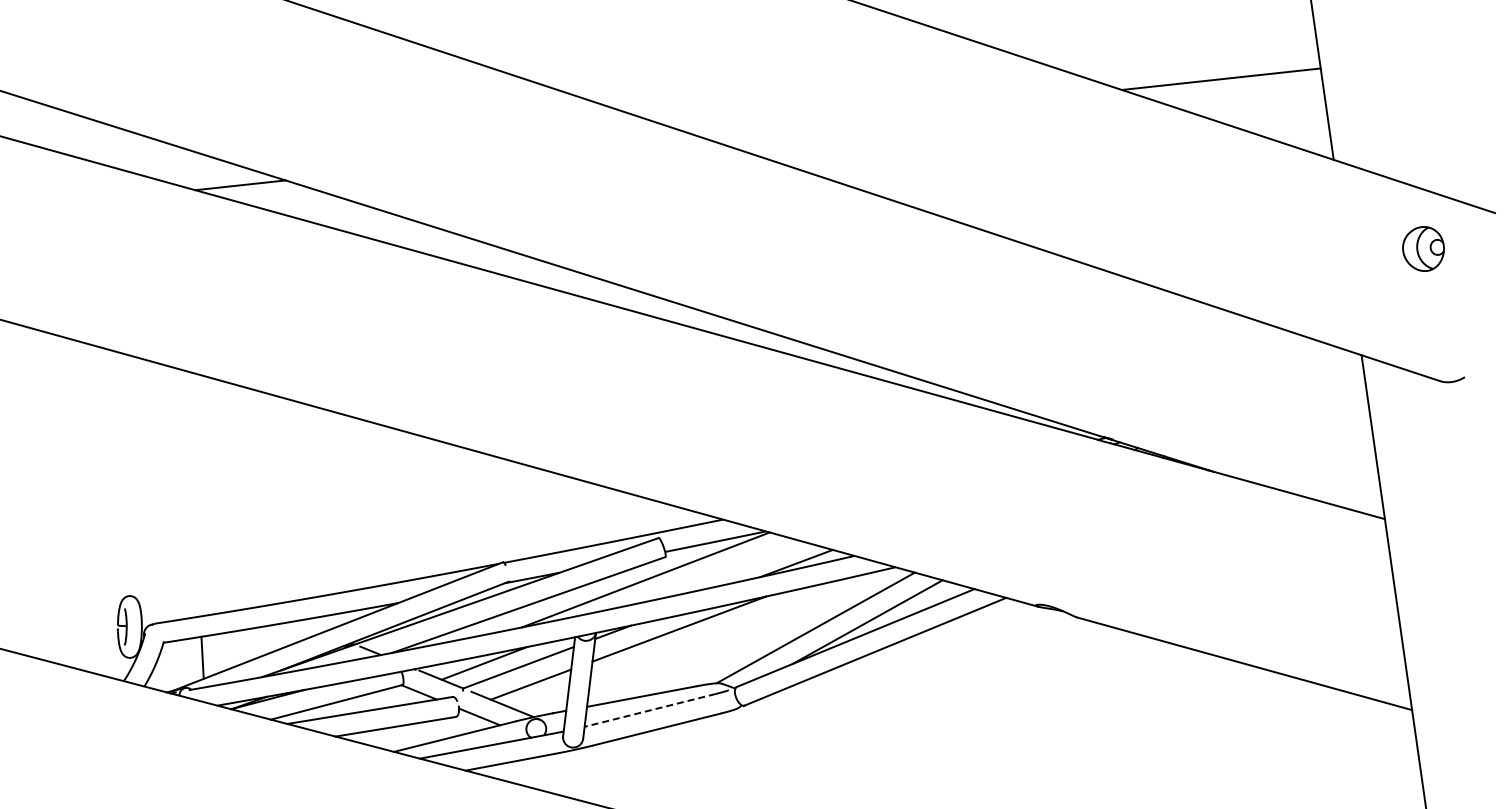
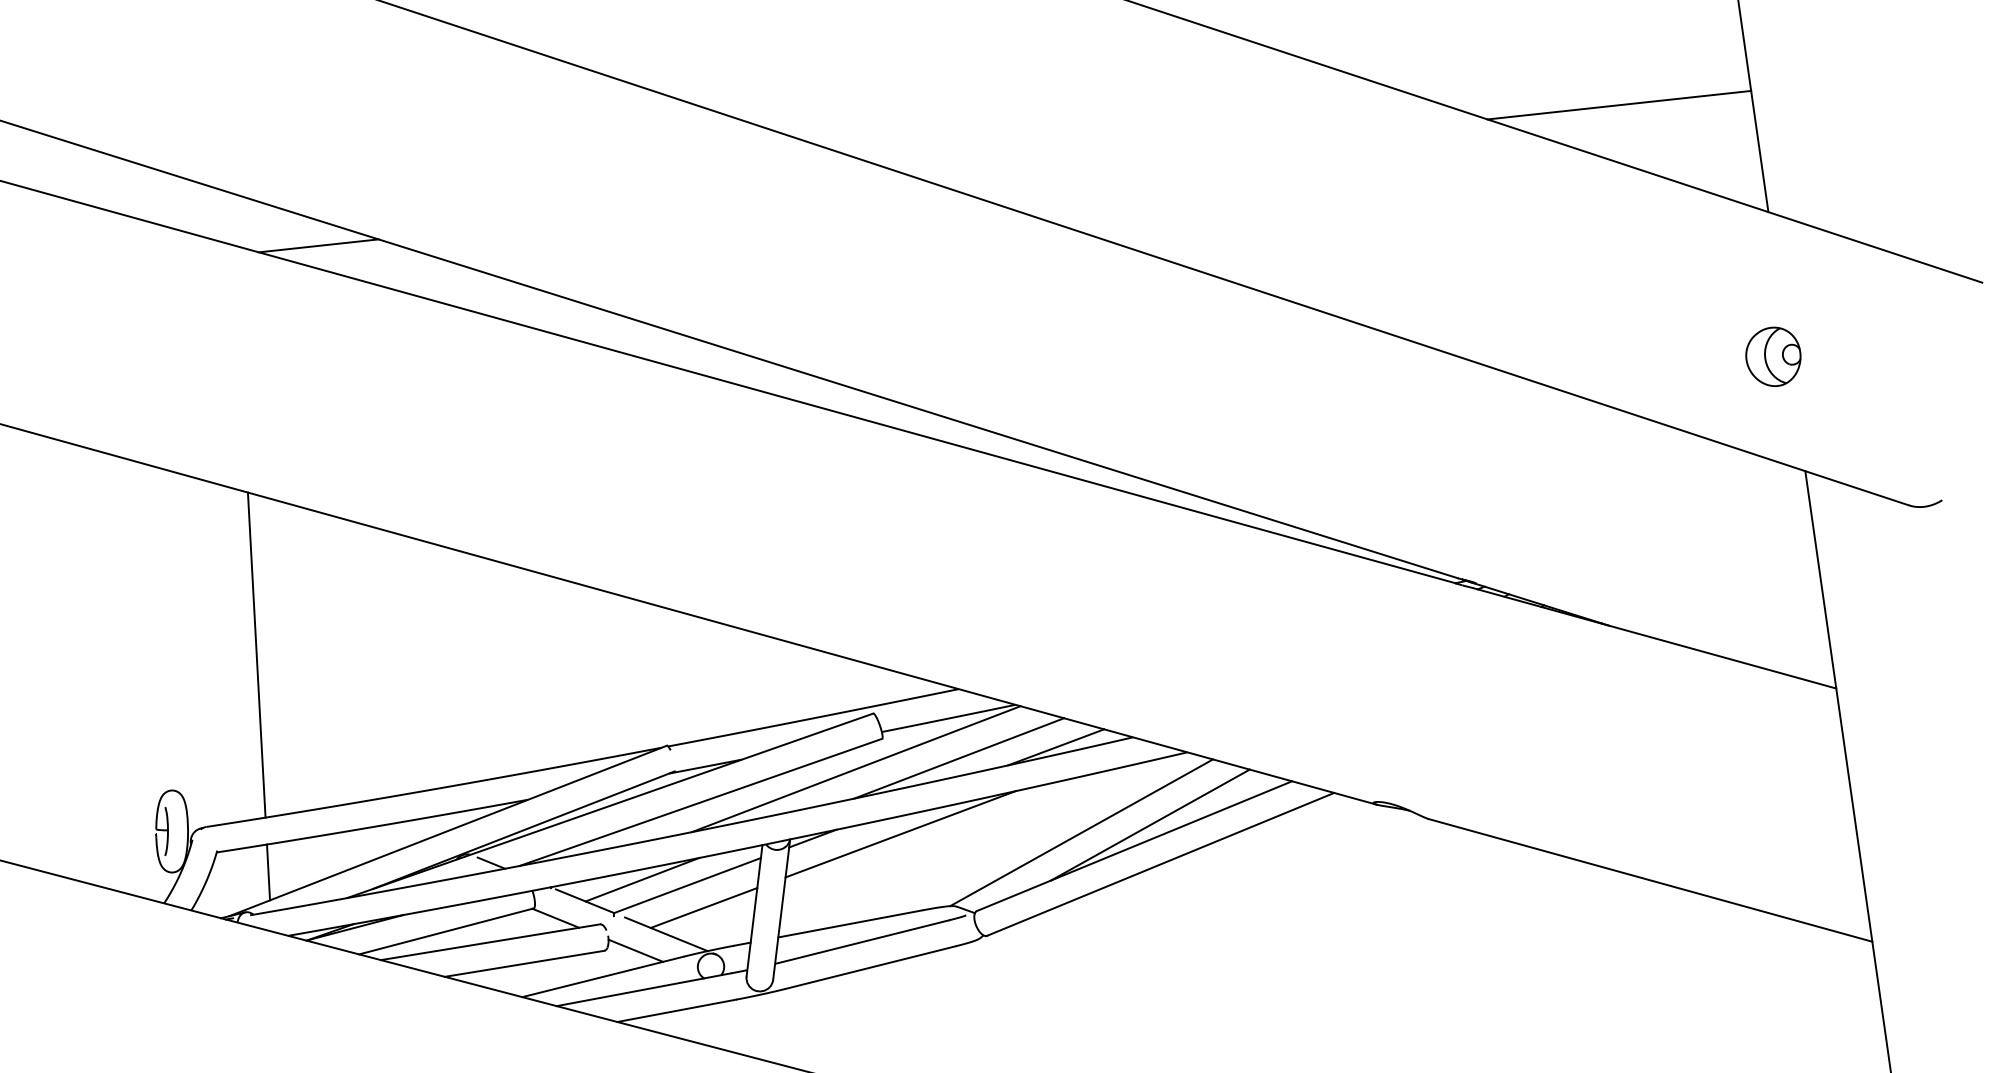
part: (1423, 248) -> (1773, 356), moved
line: (193, 493) -> (256, 654), added
line: (723, 571) -> (959, 757), added
line: (651, 710) -> (863, 942), dashed -> solid

